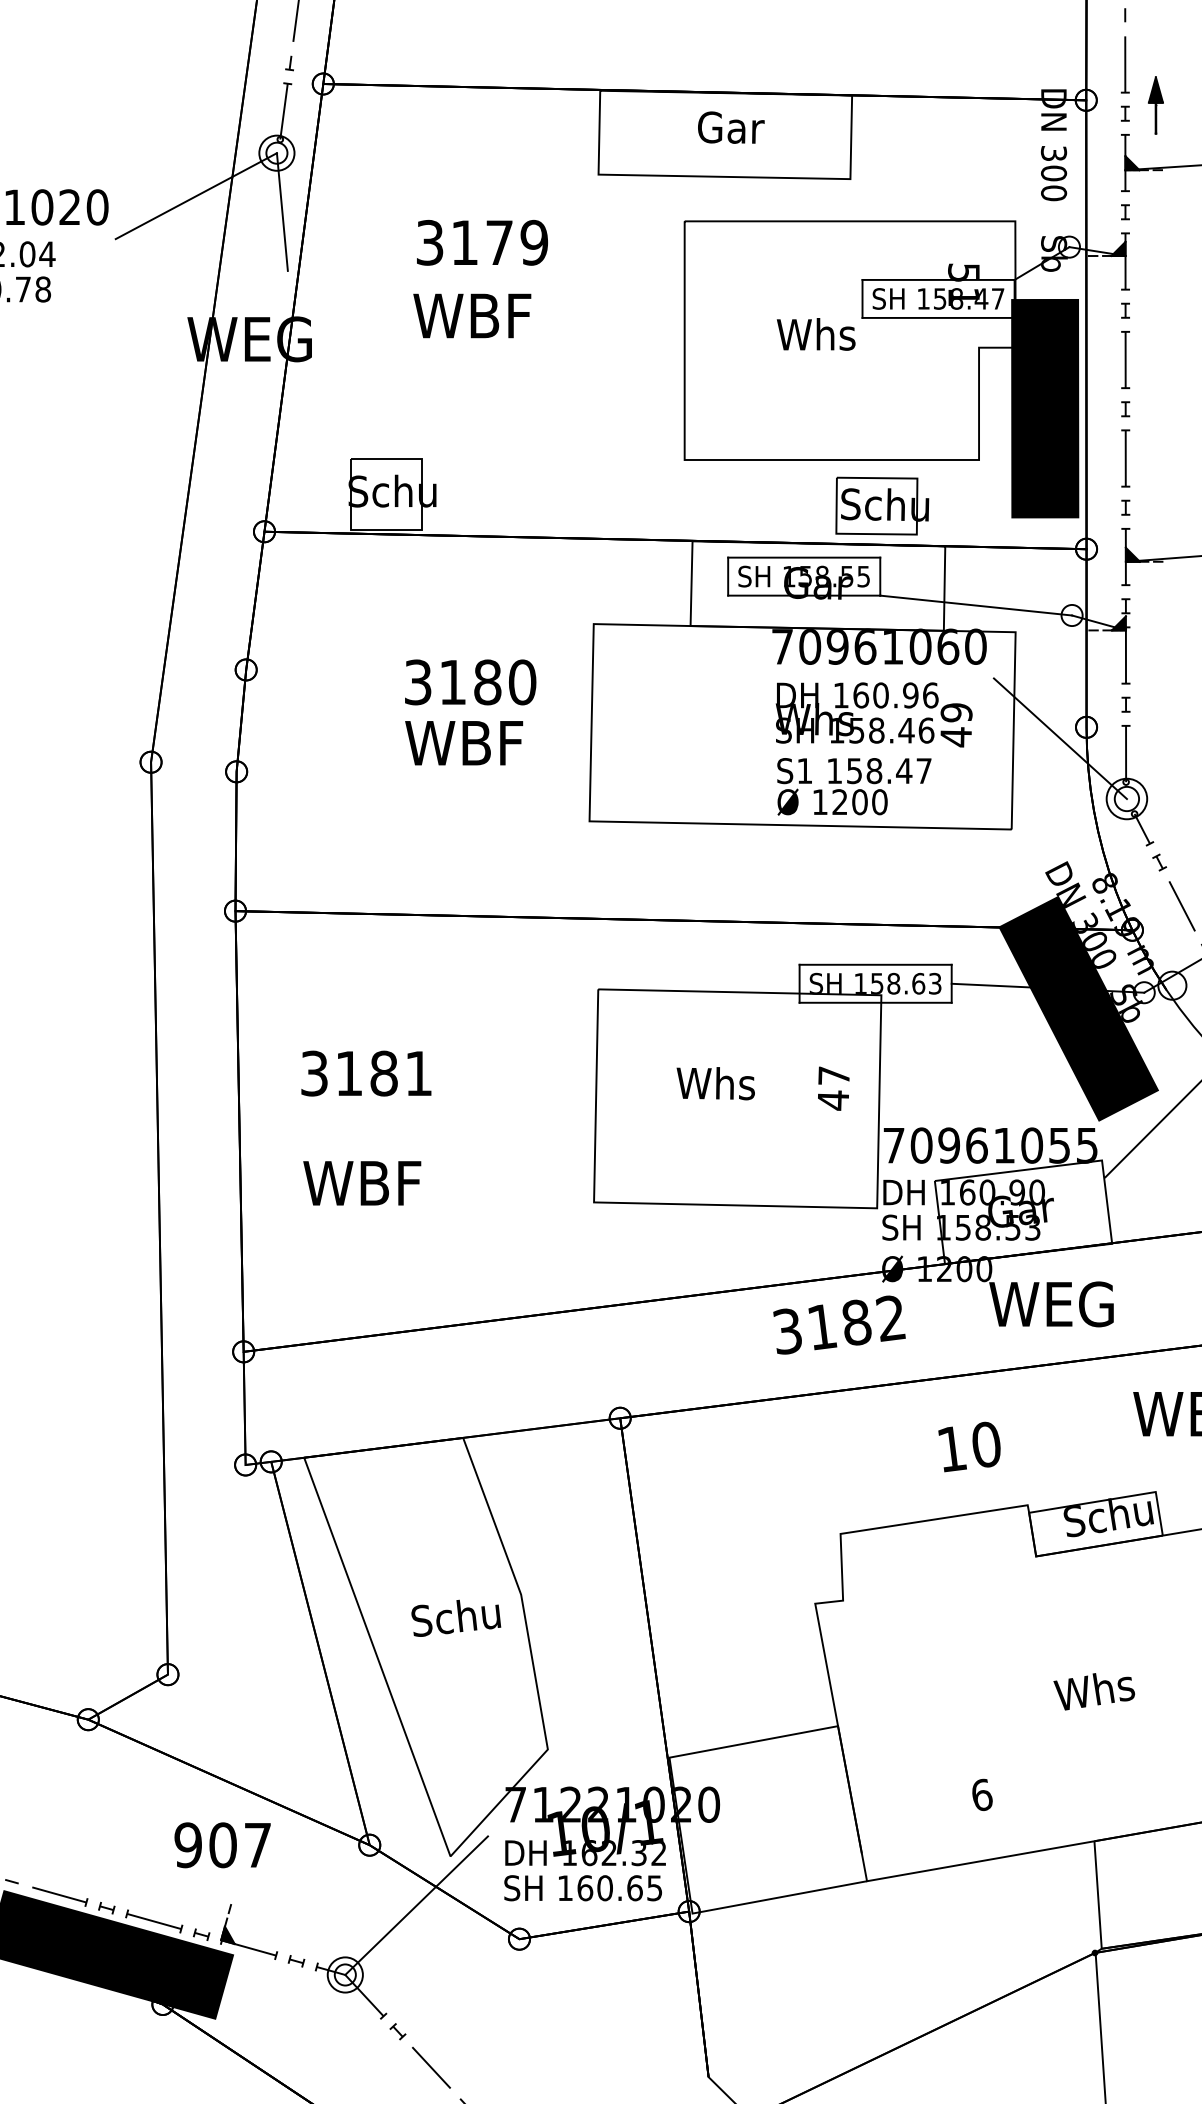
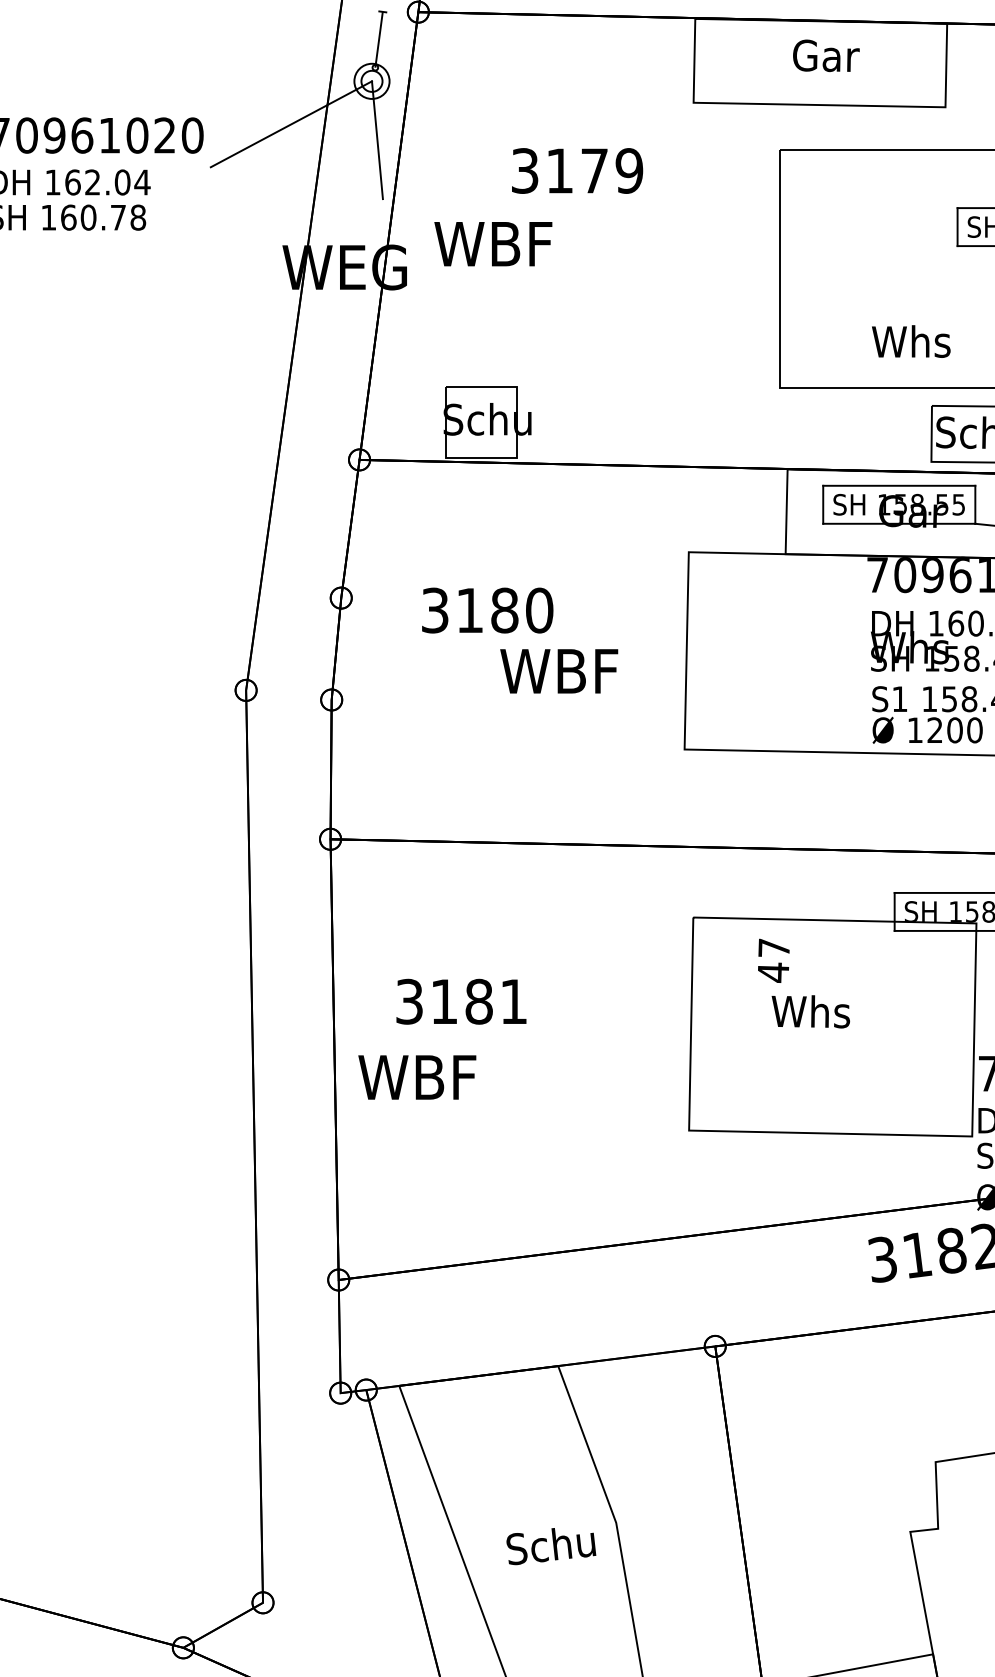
text: (472, 315) -> (493, 243), moved
text: (815, 334) -> (910, 341), moved
text: (470, 682) -> (487, 610), moved
text: (833, 1088) -> (773, 960), moved
text: (362, 1183) -> (417, 1077), moved

